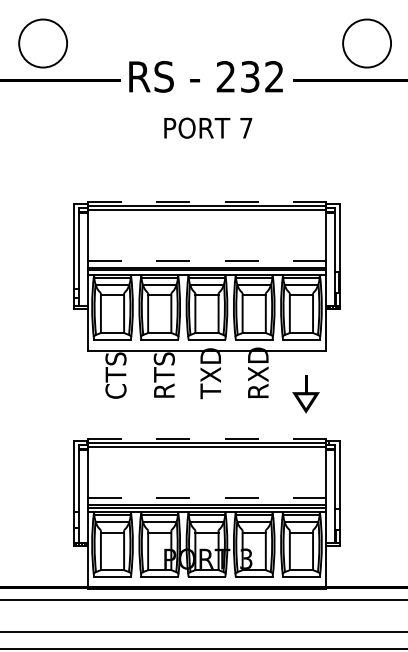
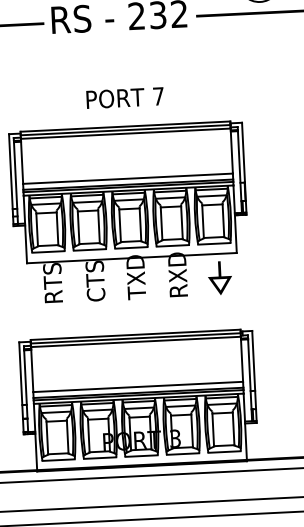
text: (208, 127) -> (125, 97), moved
line: (207, 201) -> (125, 126), dashed -> solid
line: (207, 261) -> (128, 179), dashed -> solid
text: (115, 375) -> (52, 283), CTS -> RTS
text: (163, 375) -> (94, 281), RTS -> CTS
part: (305, 394) -> (219, 278), moved
line: (207, 438) -> (136, 334), dashed -> solid
line: (207, 498) -> (138, 387), dashed -> solid

